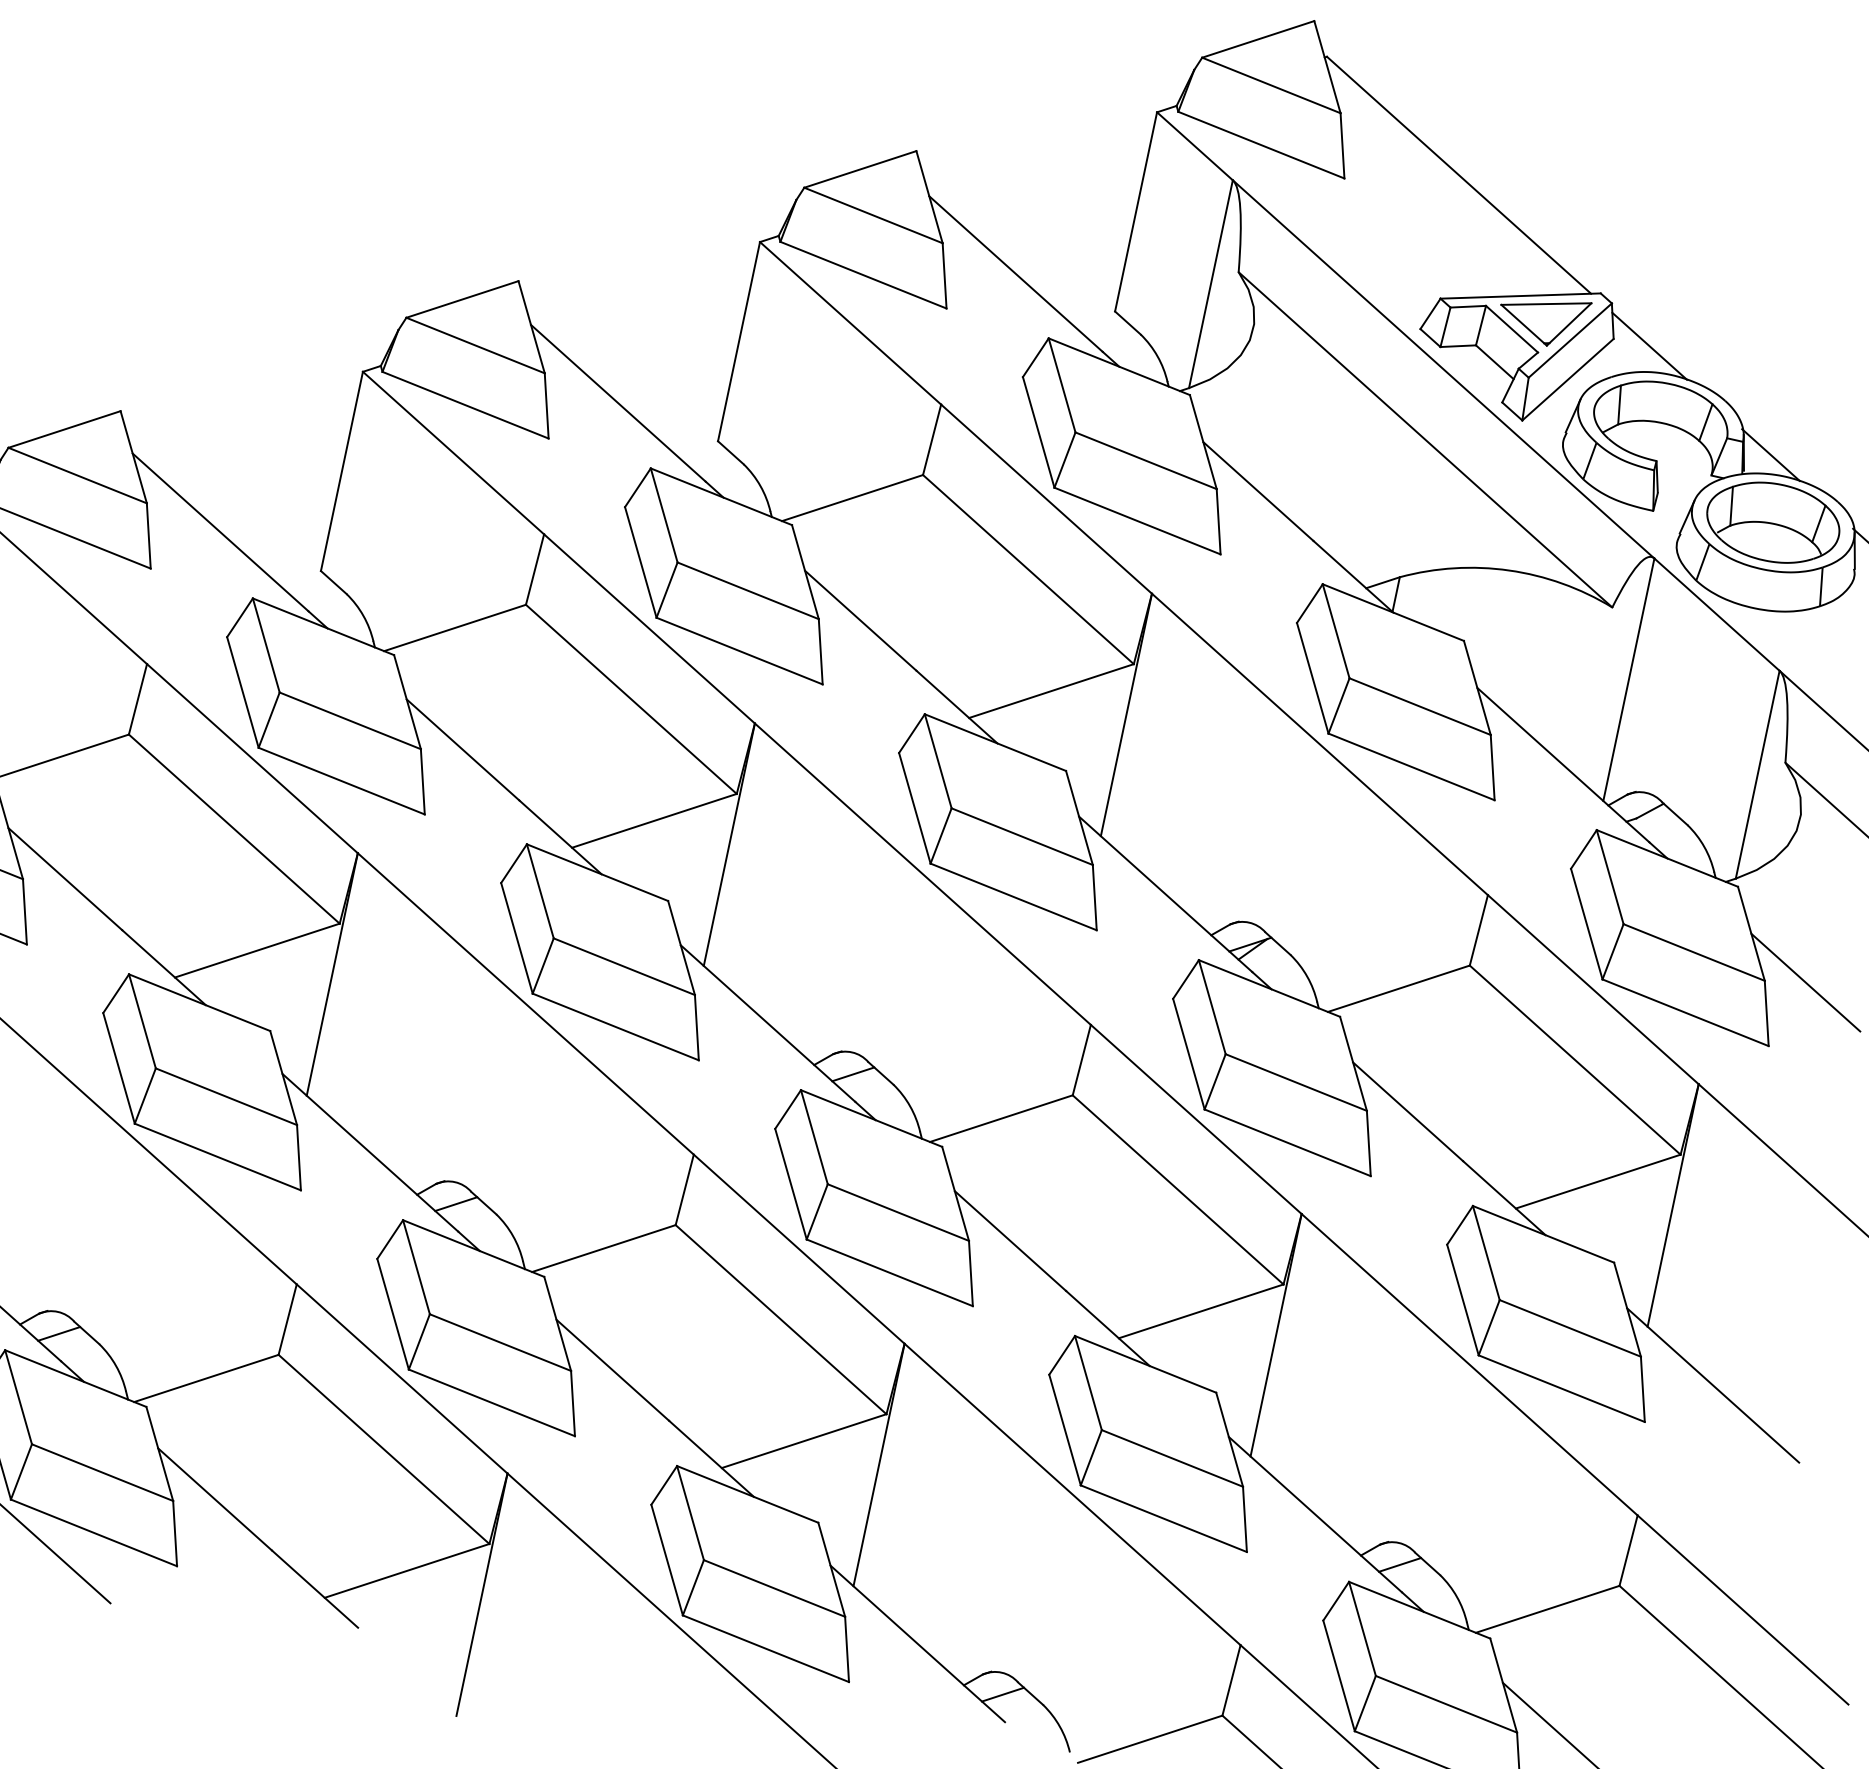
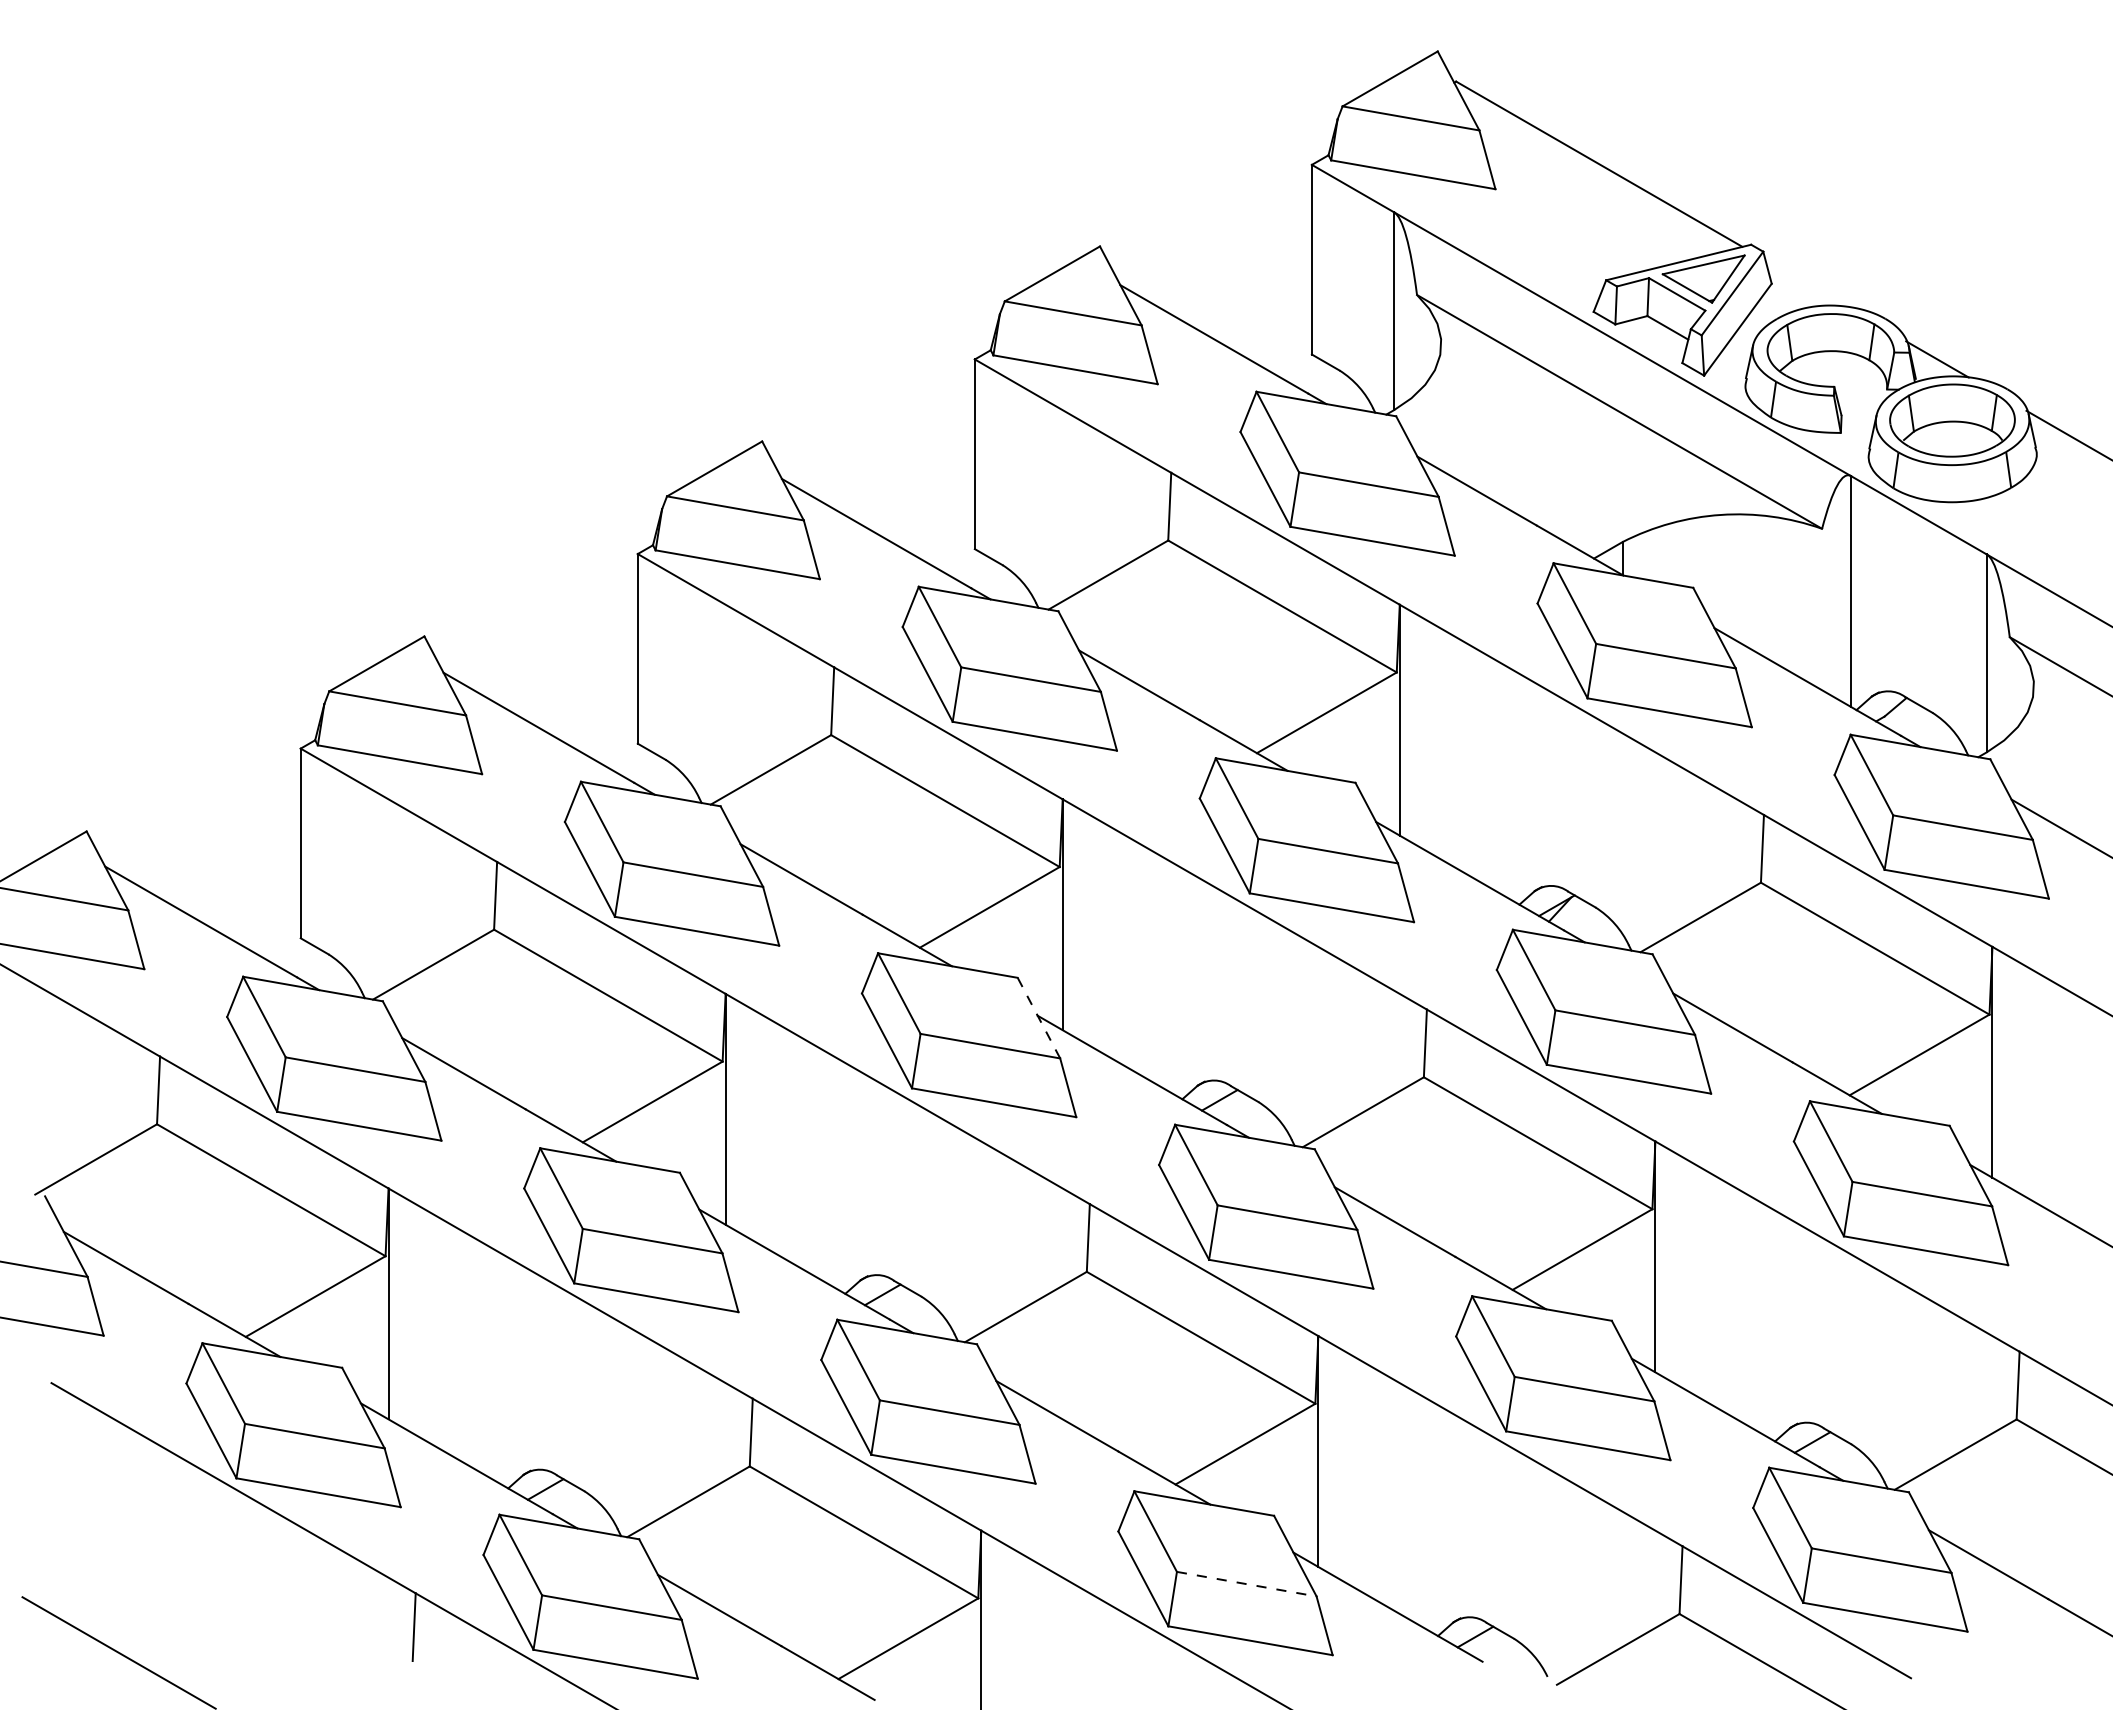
line: (1649, 346) -> (1805, 283), removed
line: (680, 948) -> (1038, 1018), solid -> dashed
line: (774, 1588) -> (1246, 1584), solid -> dashed

